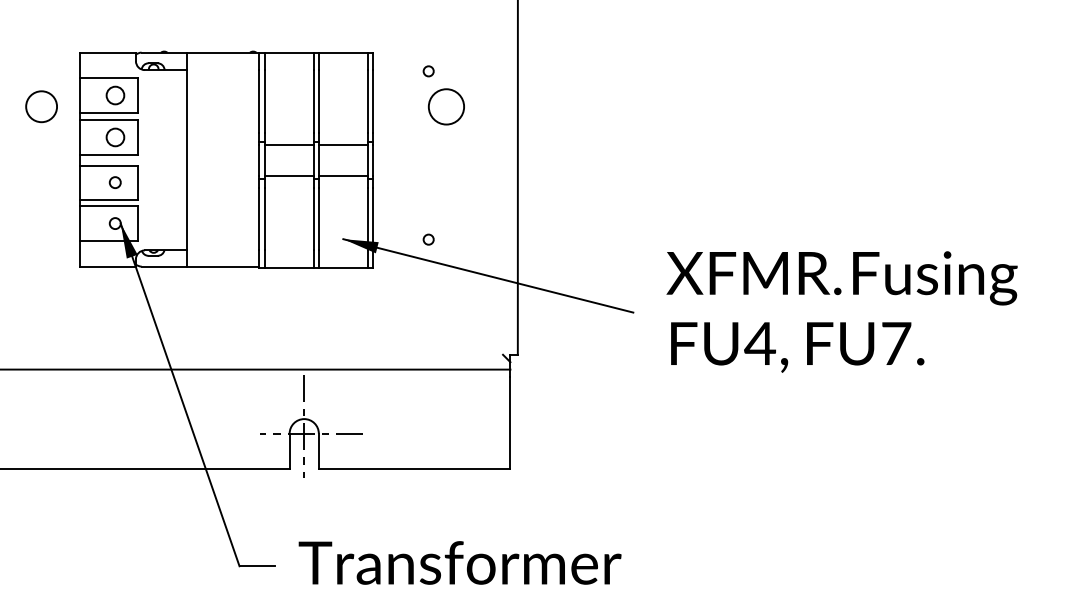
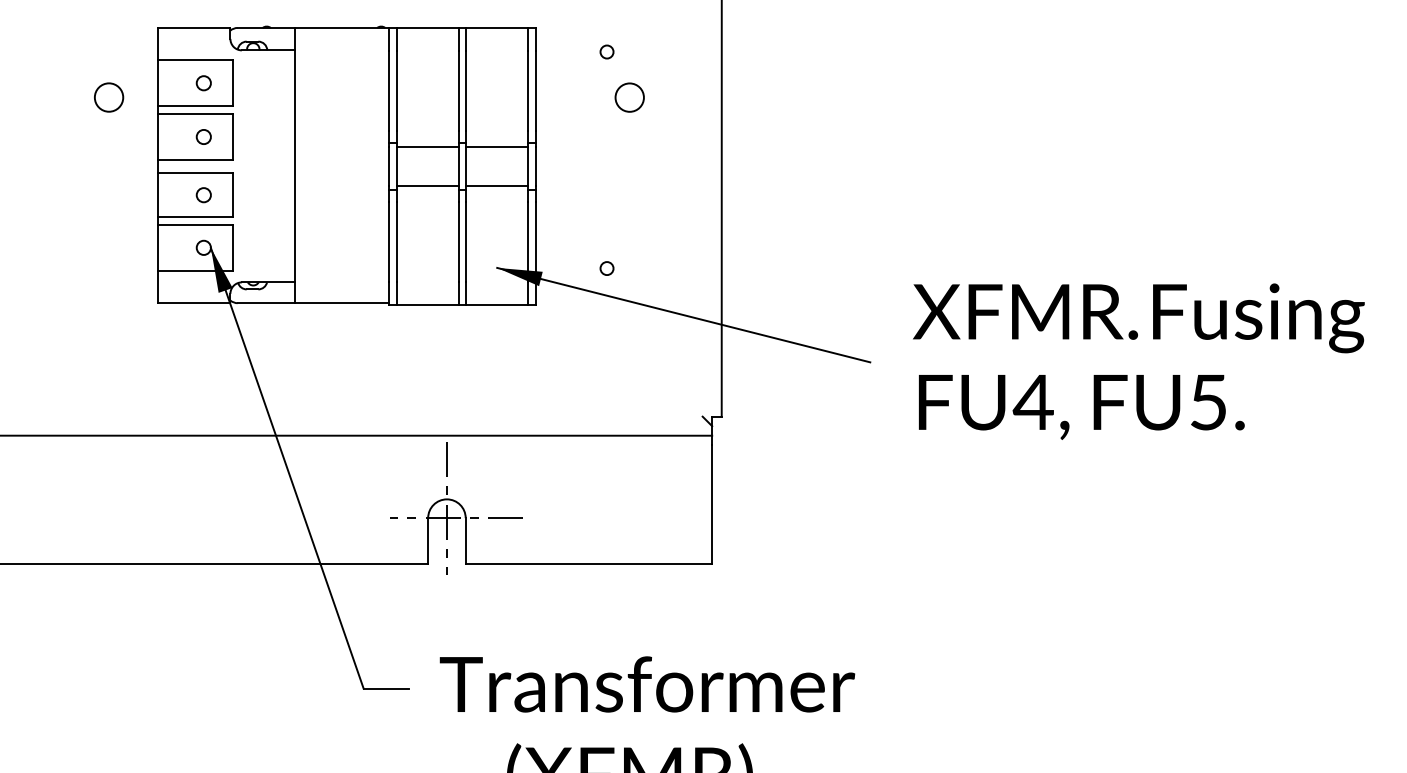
circle: (115, 95) -> (203, 83), size x0.62
circle: (41, 106) -> (108, 97), size x0.71
circle: (446, 106) -> (629, 97), size x0.62
circle: (115, 137) -> (203, 136), size x0.62
text: (896, 343) -> (1208, 402), FU7. -> FU5.

